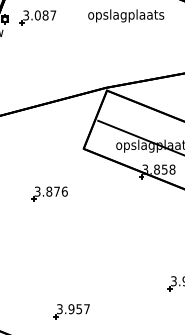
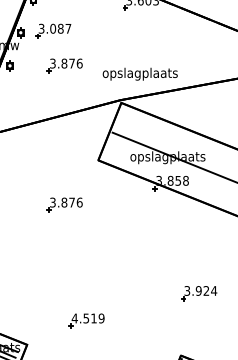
text: (125, 15) -> (139, 73), moved
part: (49, 52) -> (64, 65), added
text: (72, 309) -> (87, 318), 3.957 -> 4.519

